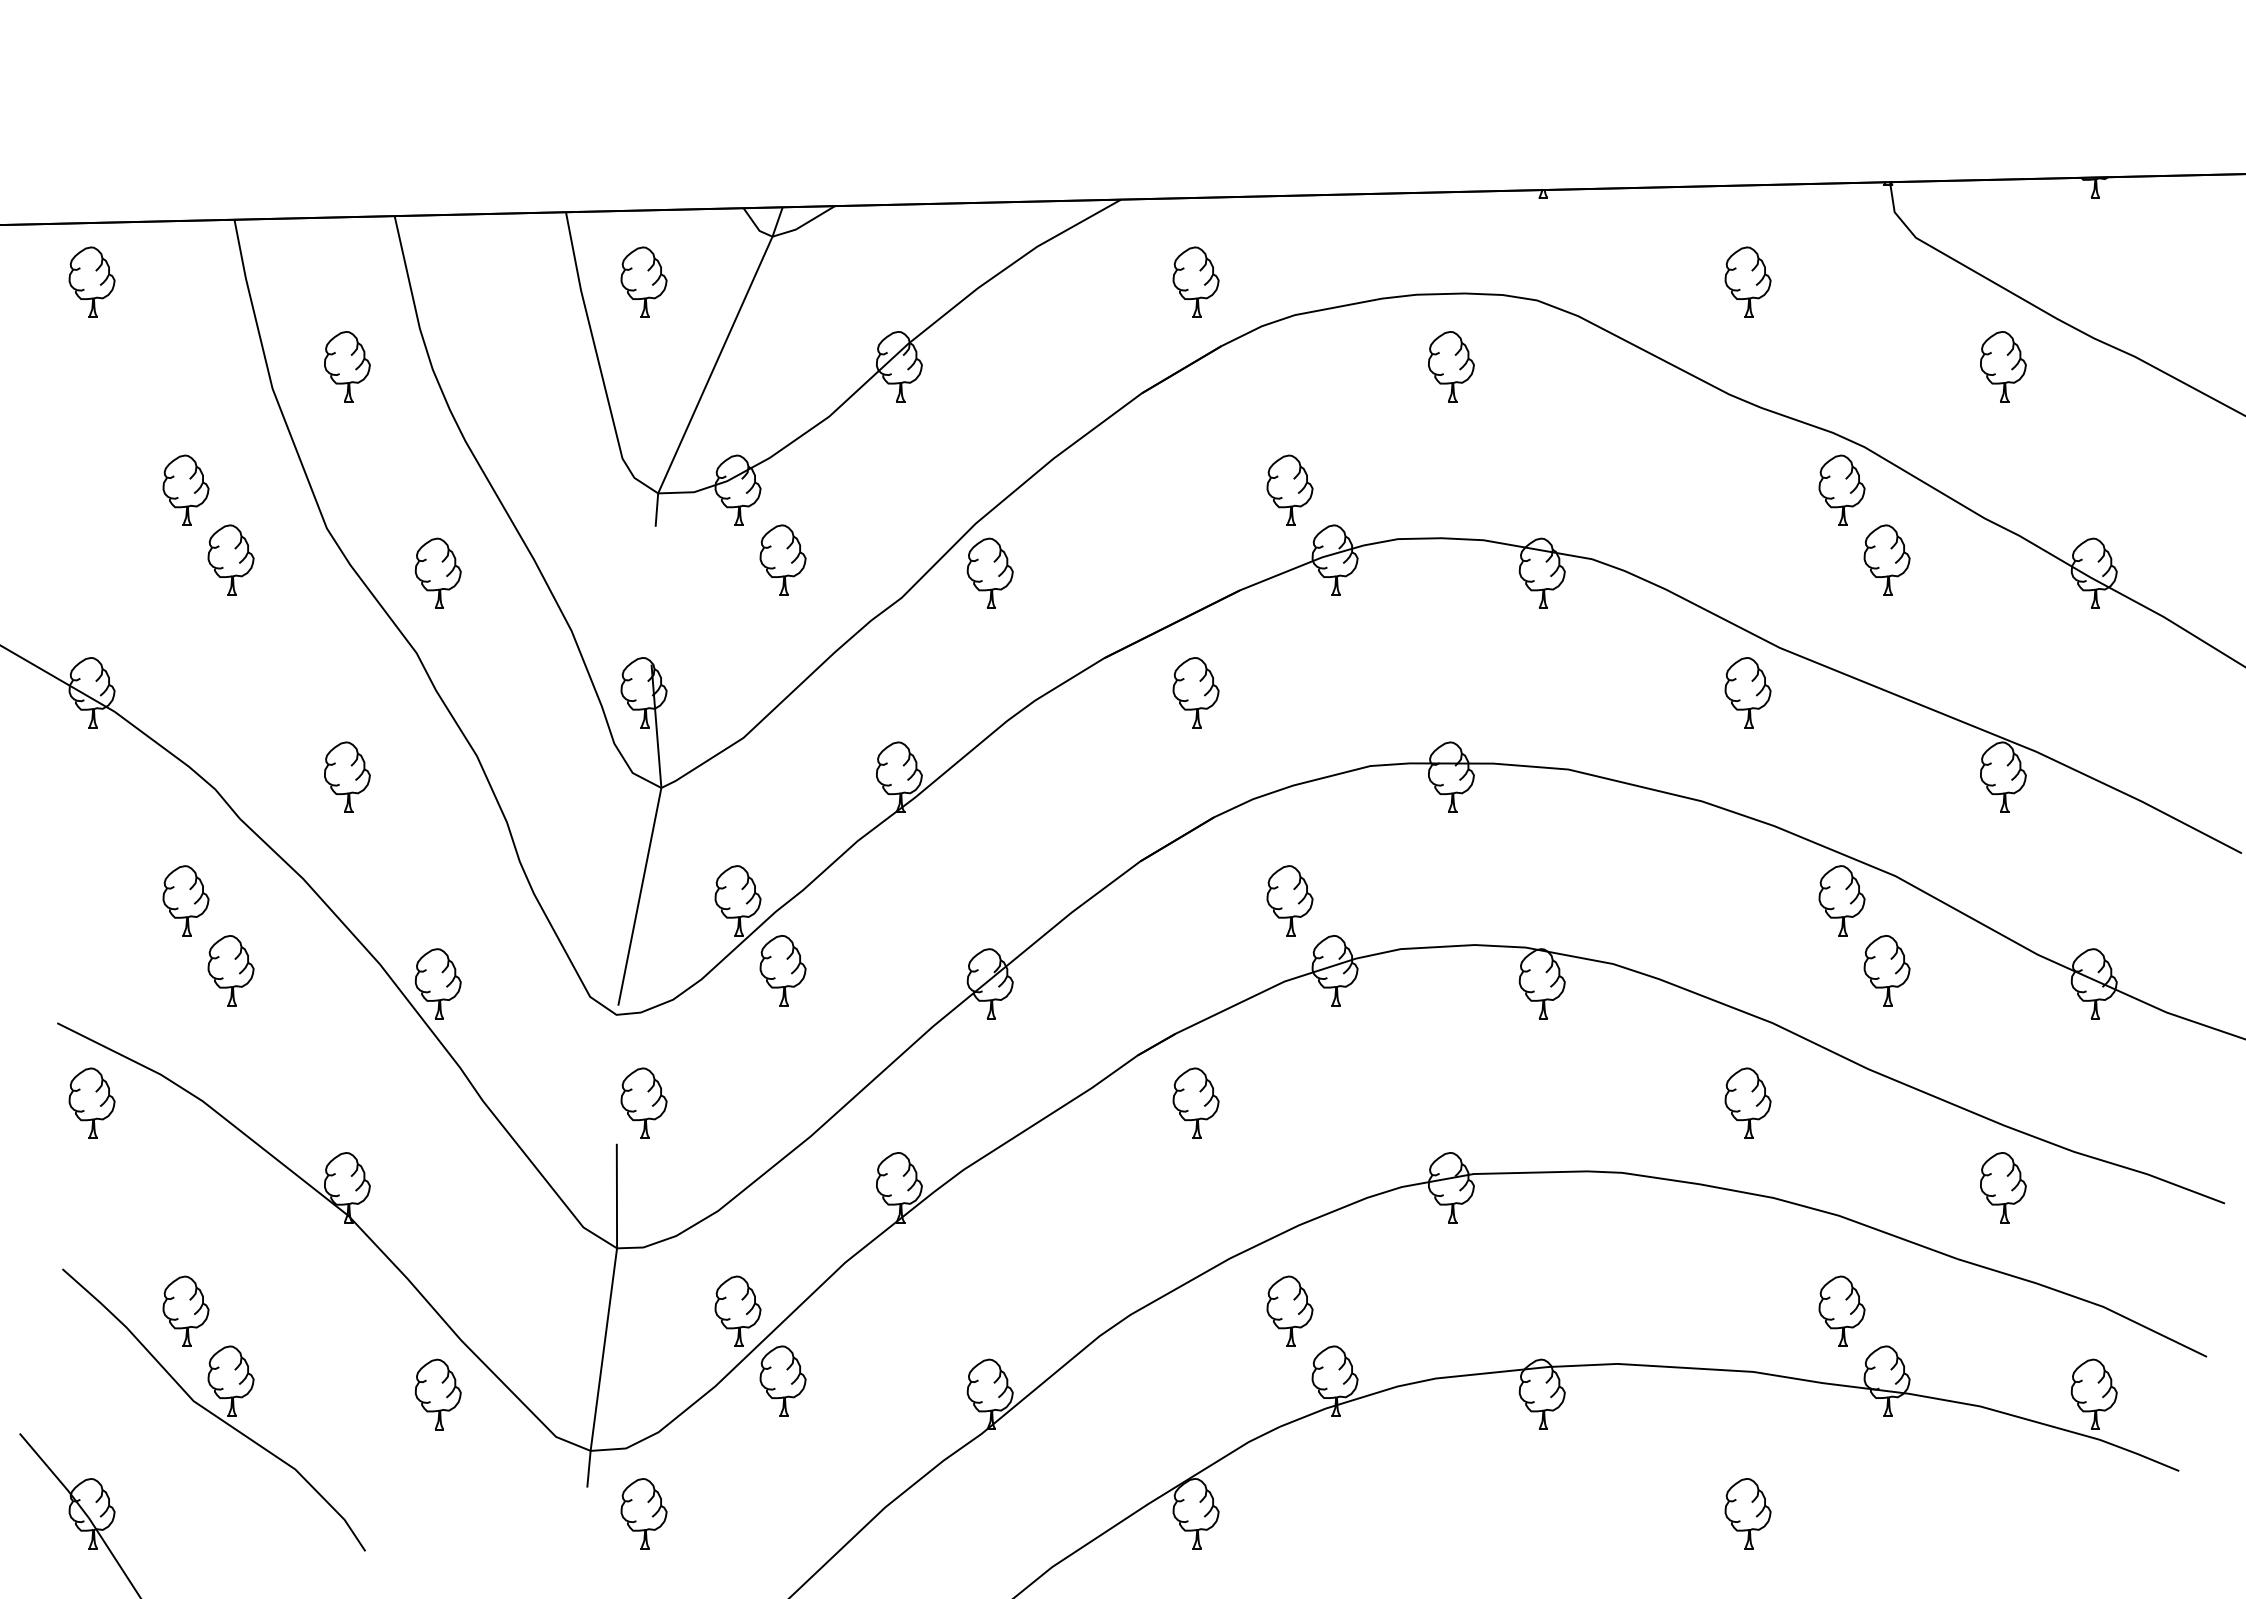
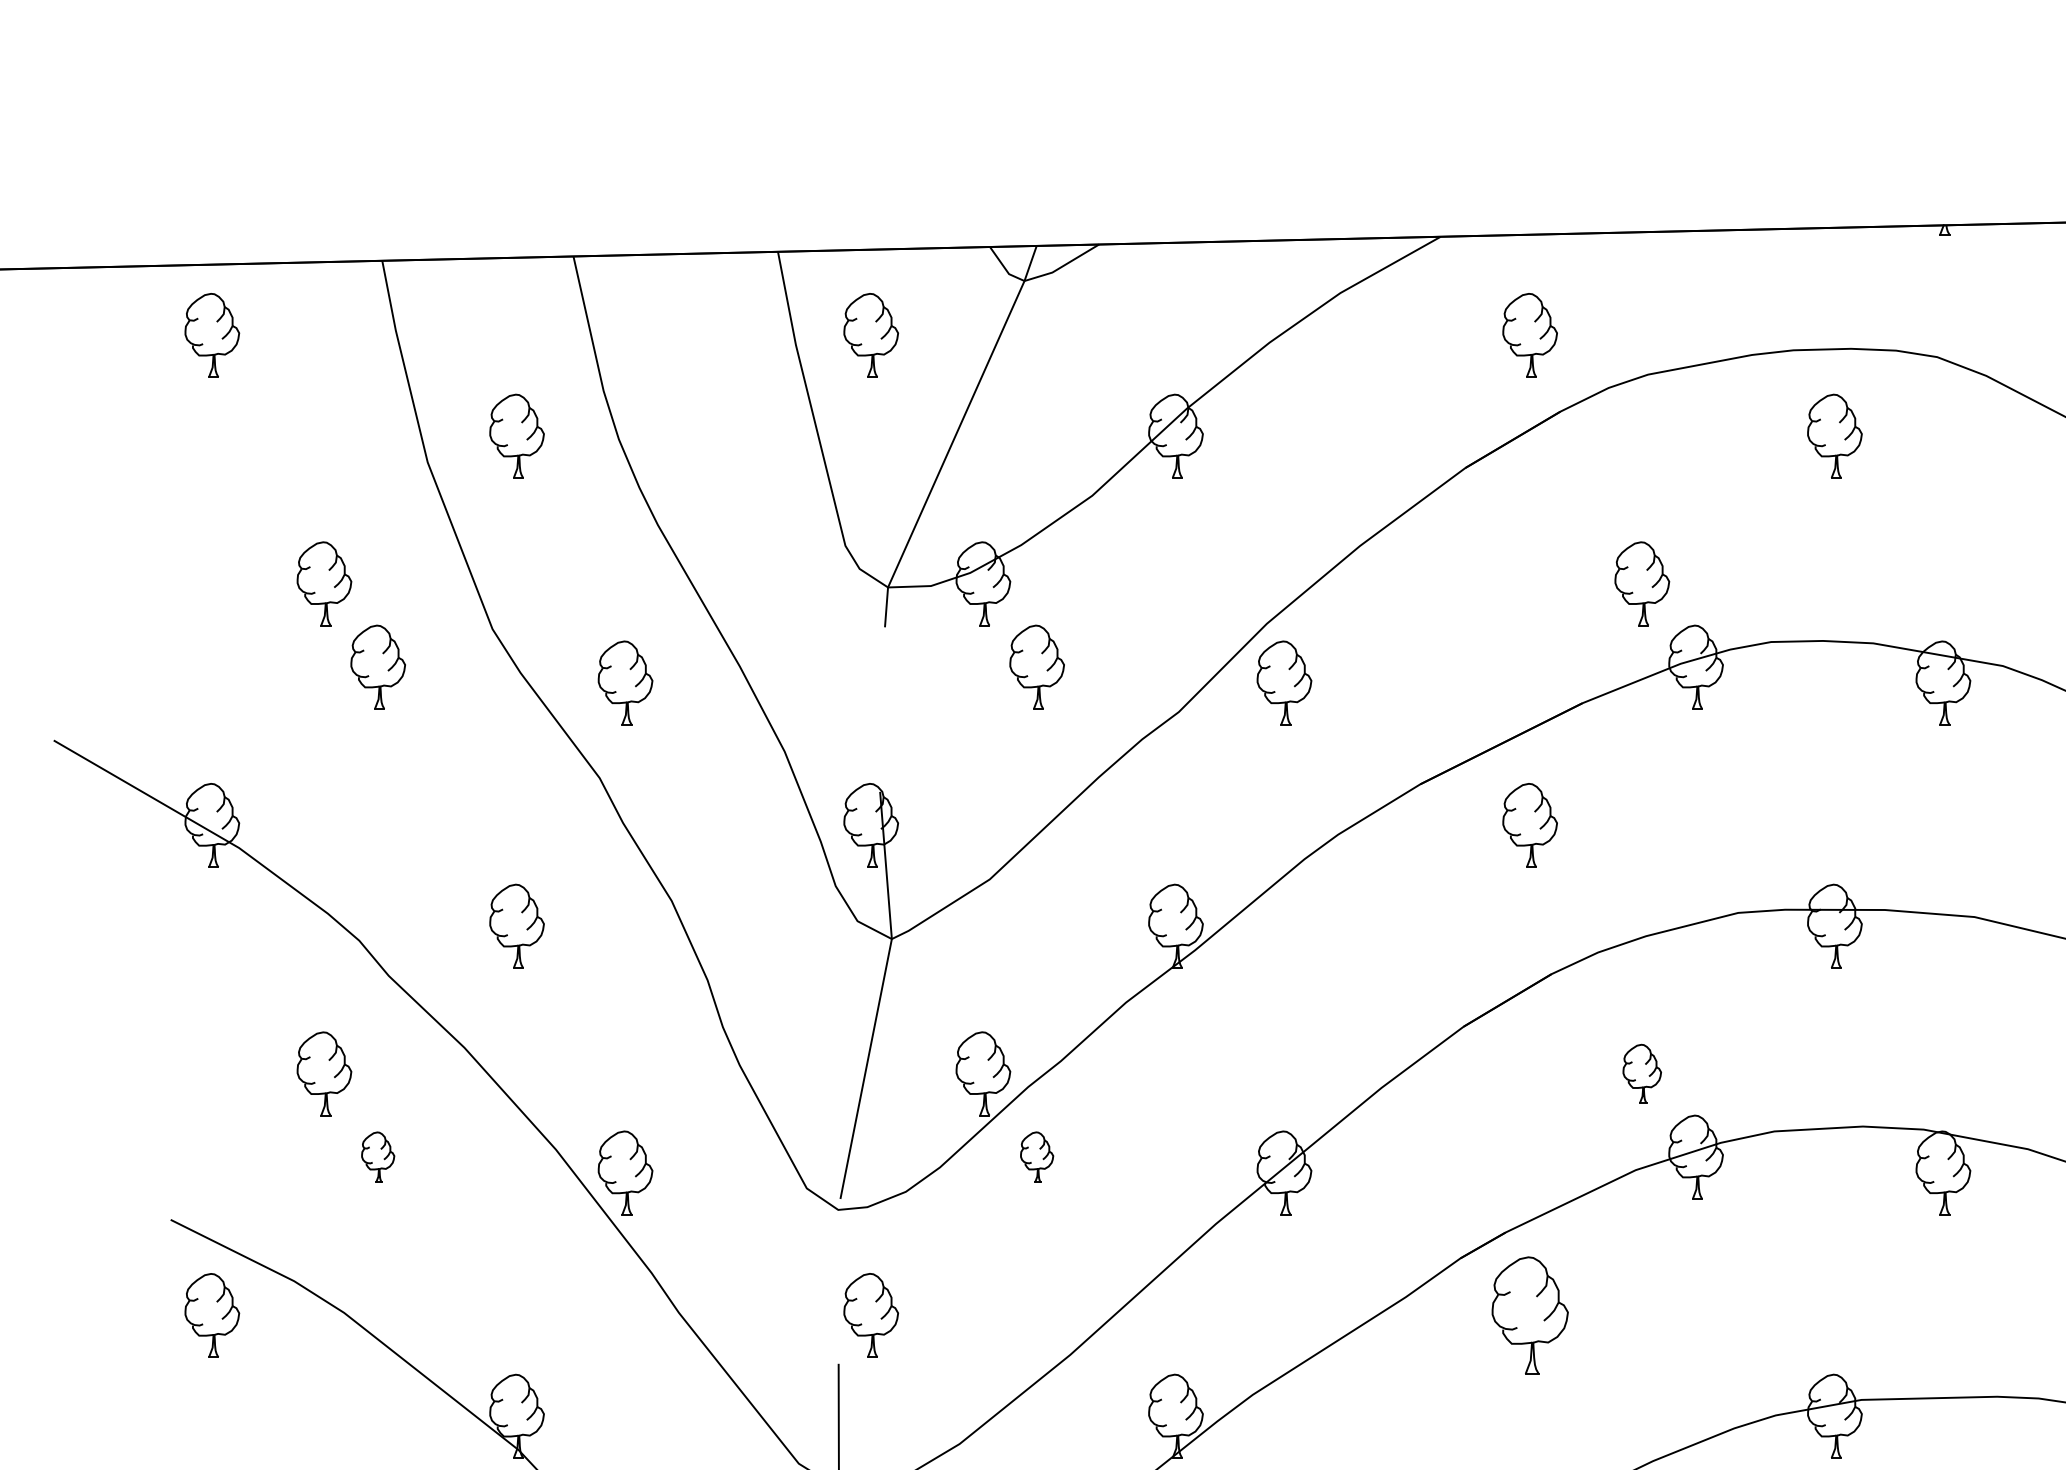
part: (1289, 900) -> (1641, 1073), size x0.7
part: (230, 970) -> (377, 1156), size x0.6
part: (782, 970) -> (1036, 1156), size x0.6
part: (1195, 1102) -> (1529, 1314), size x1.4

